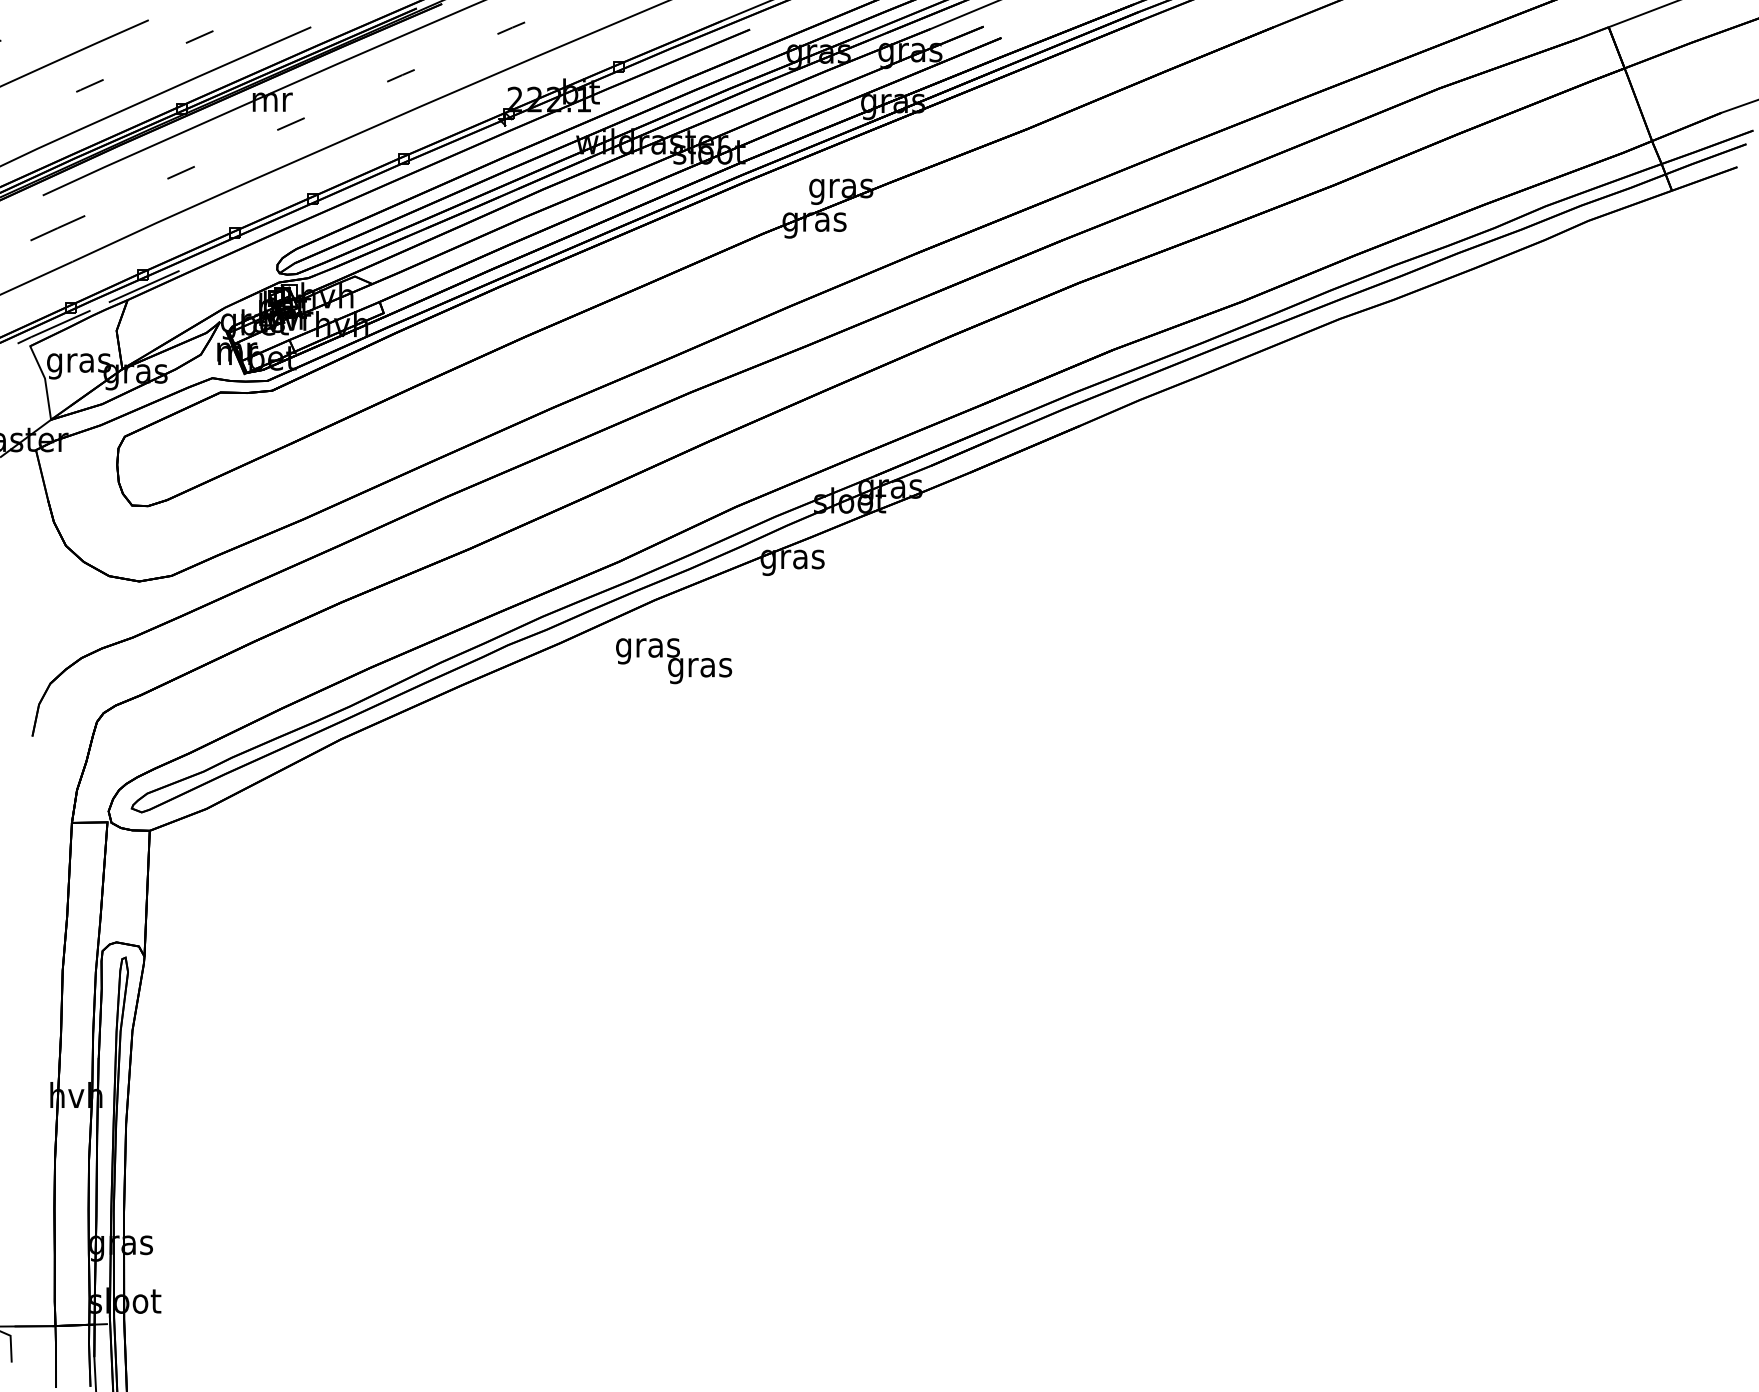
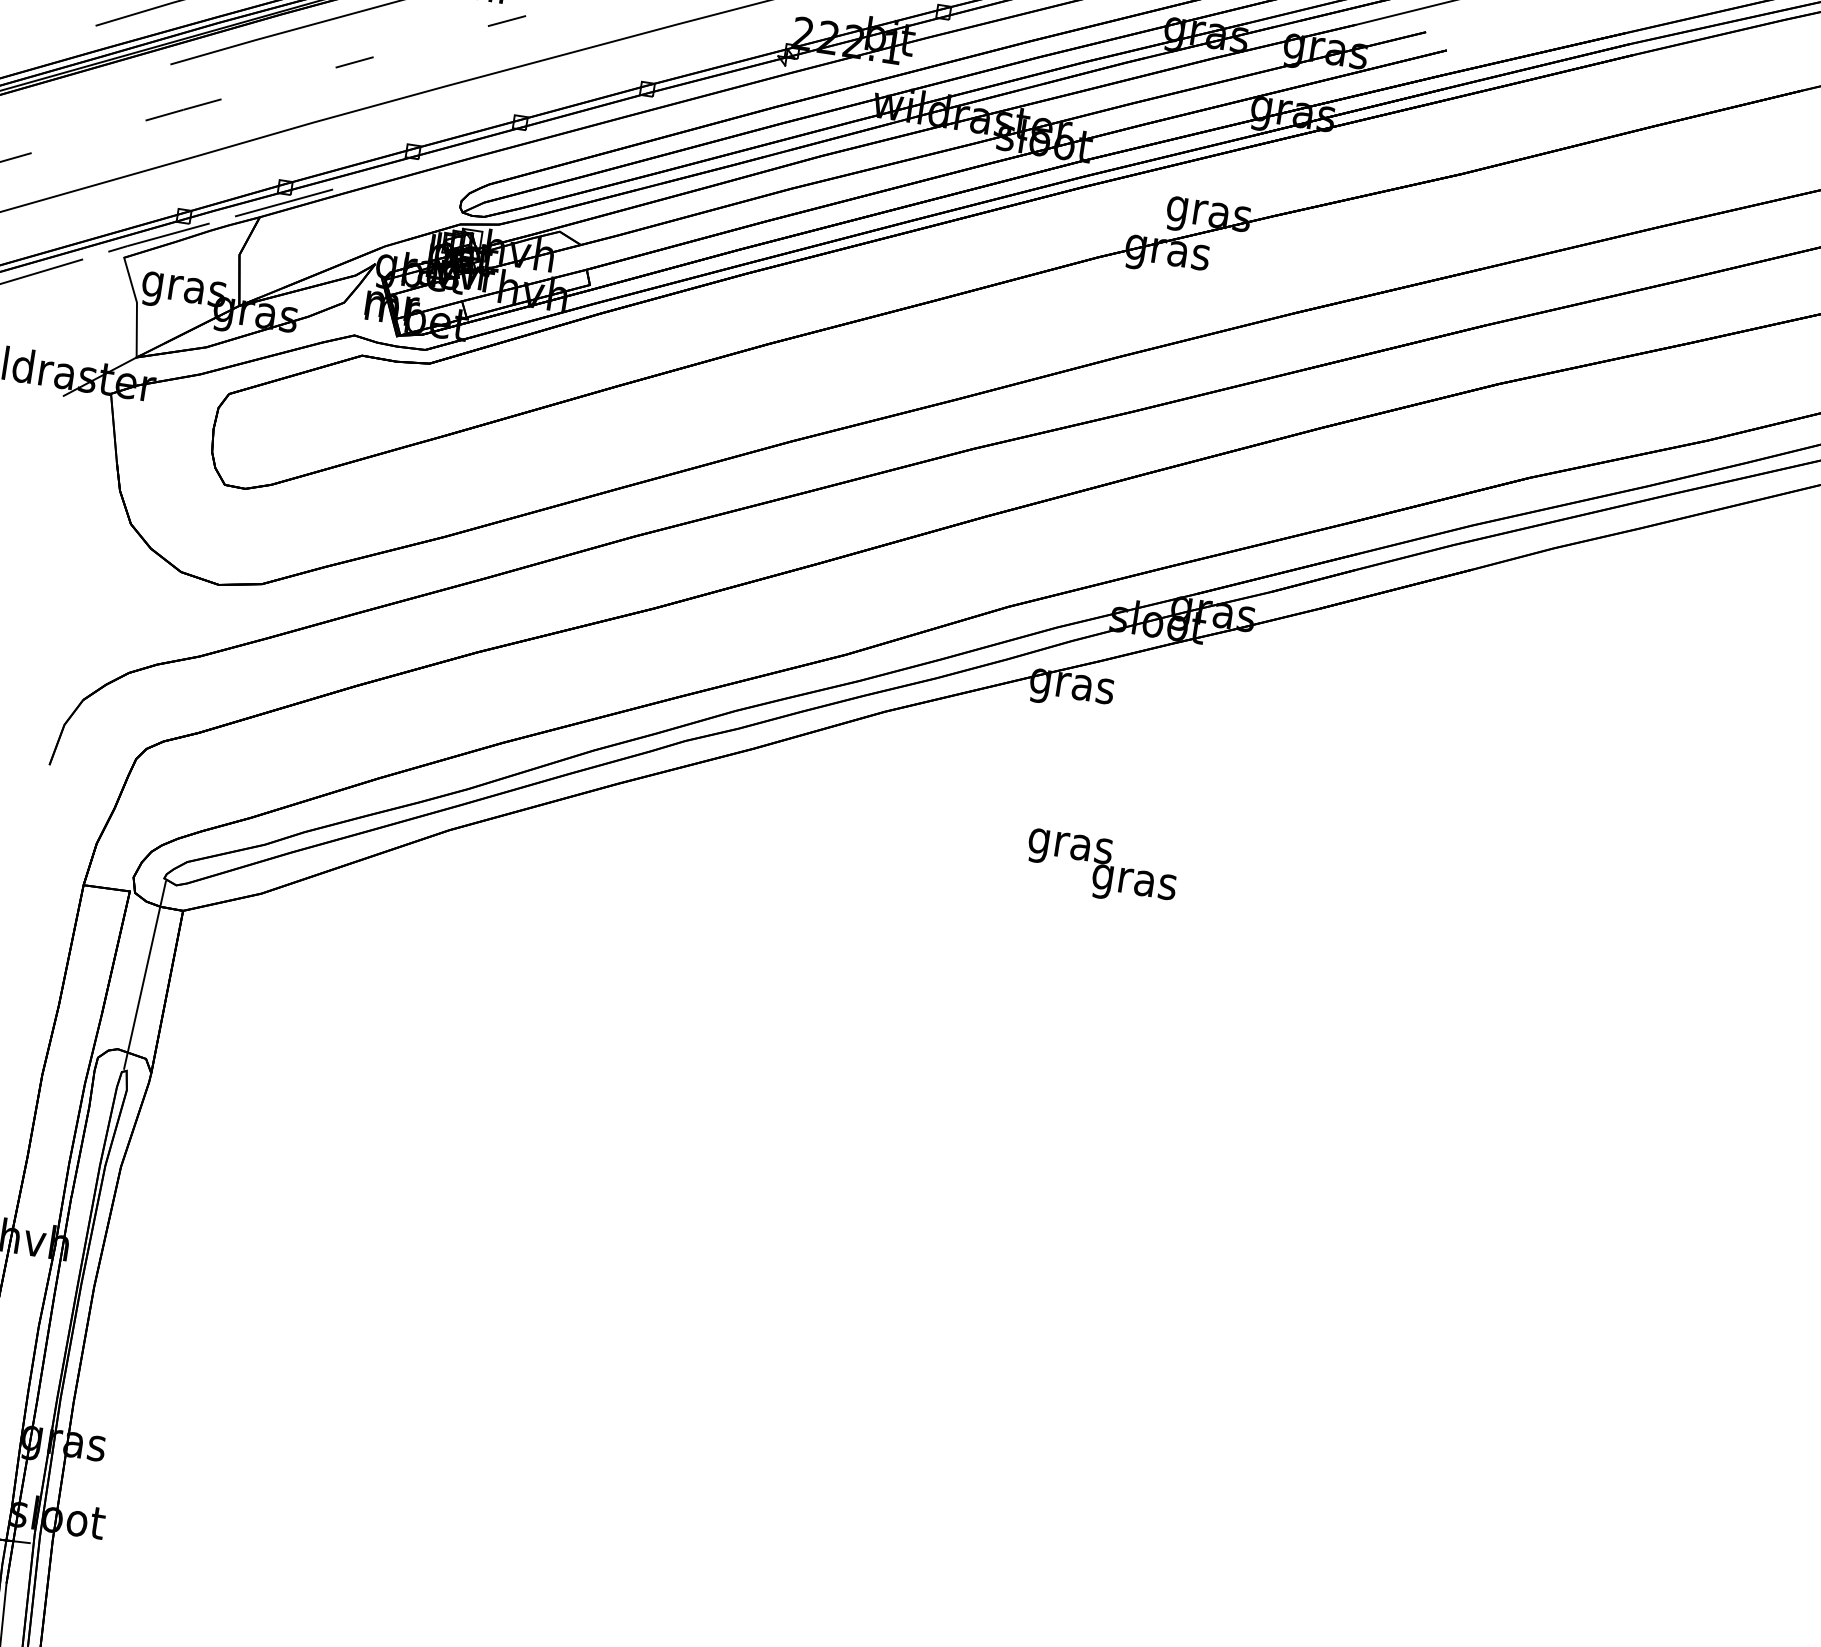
text: (674, 661) -> (1102, 869), moved
line: (128, 883) -> (145, 975), added

